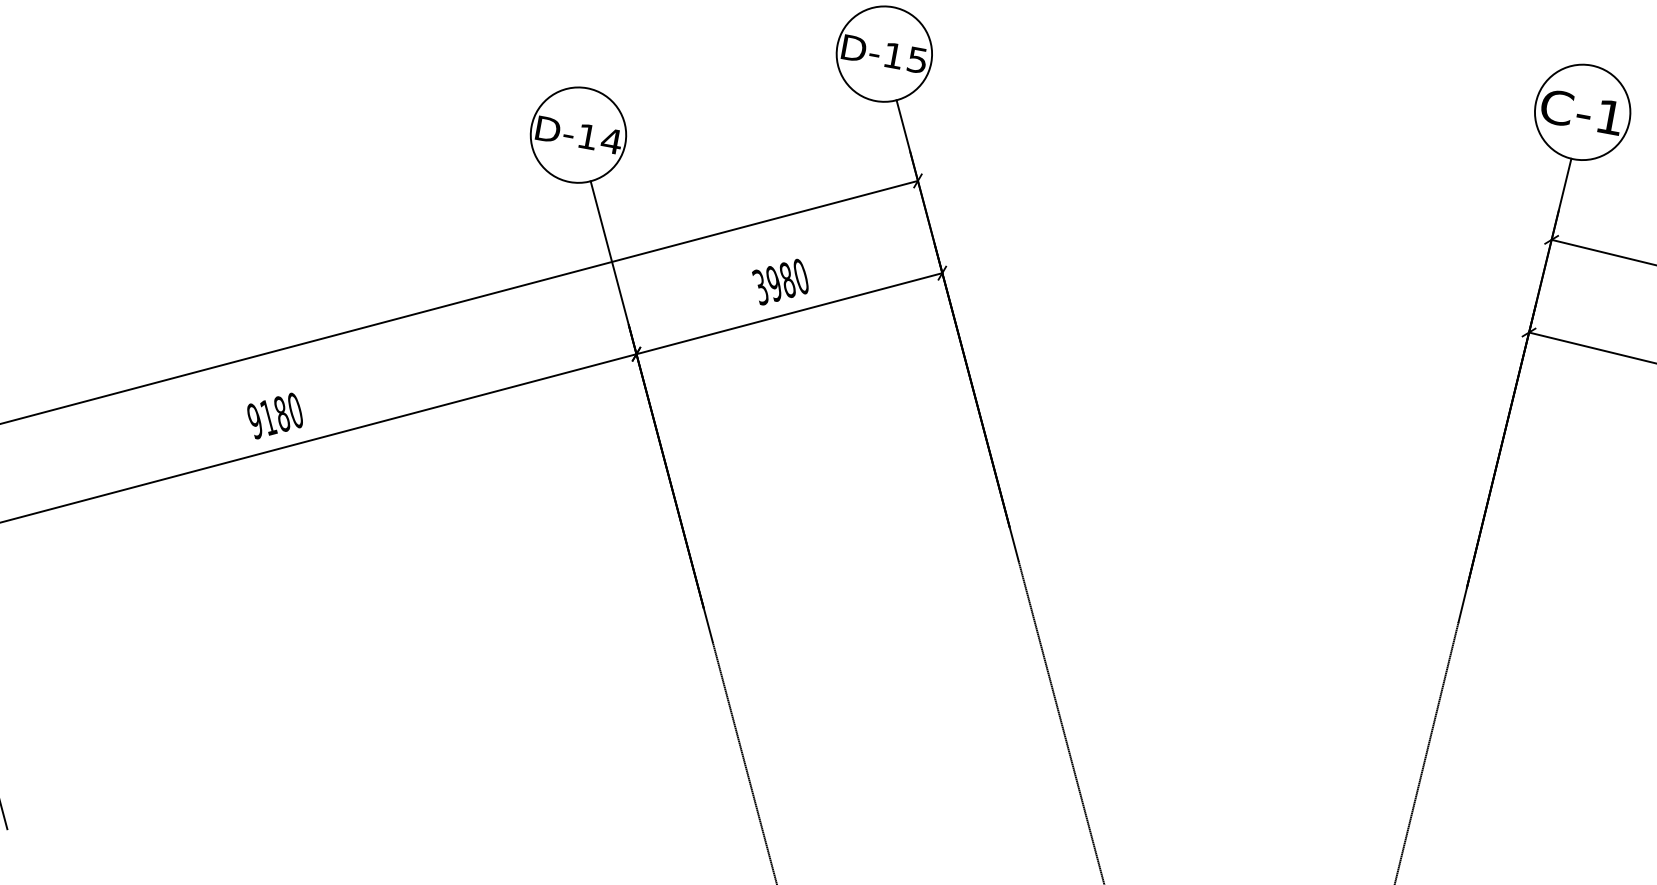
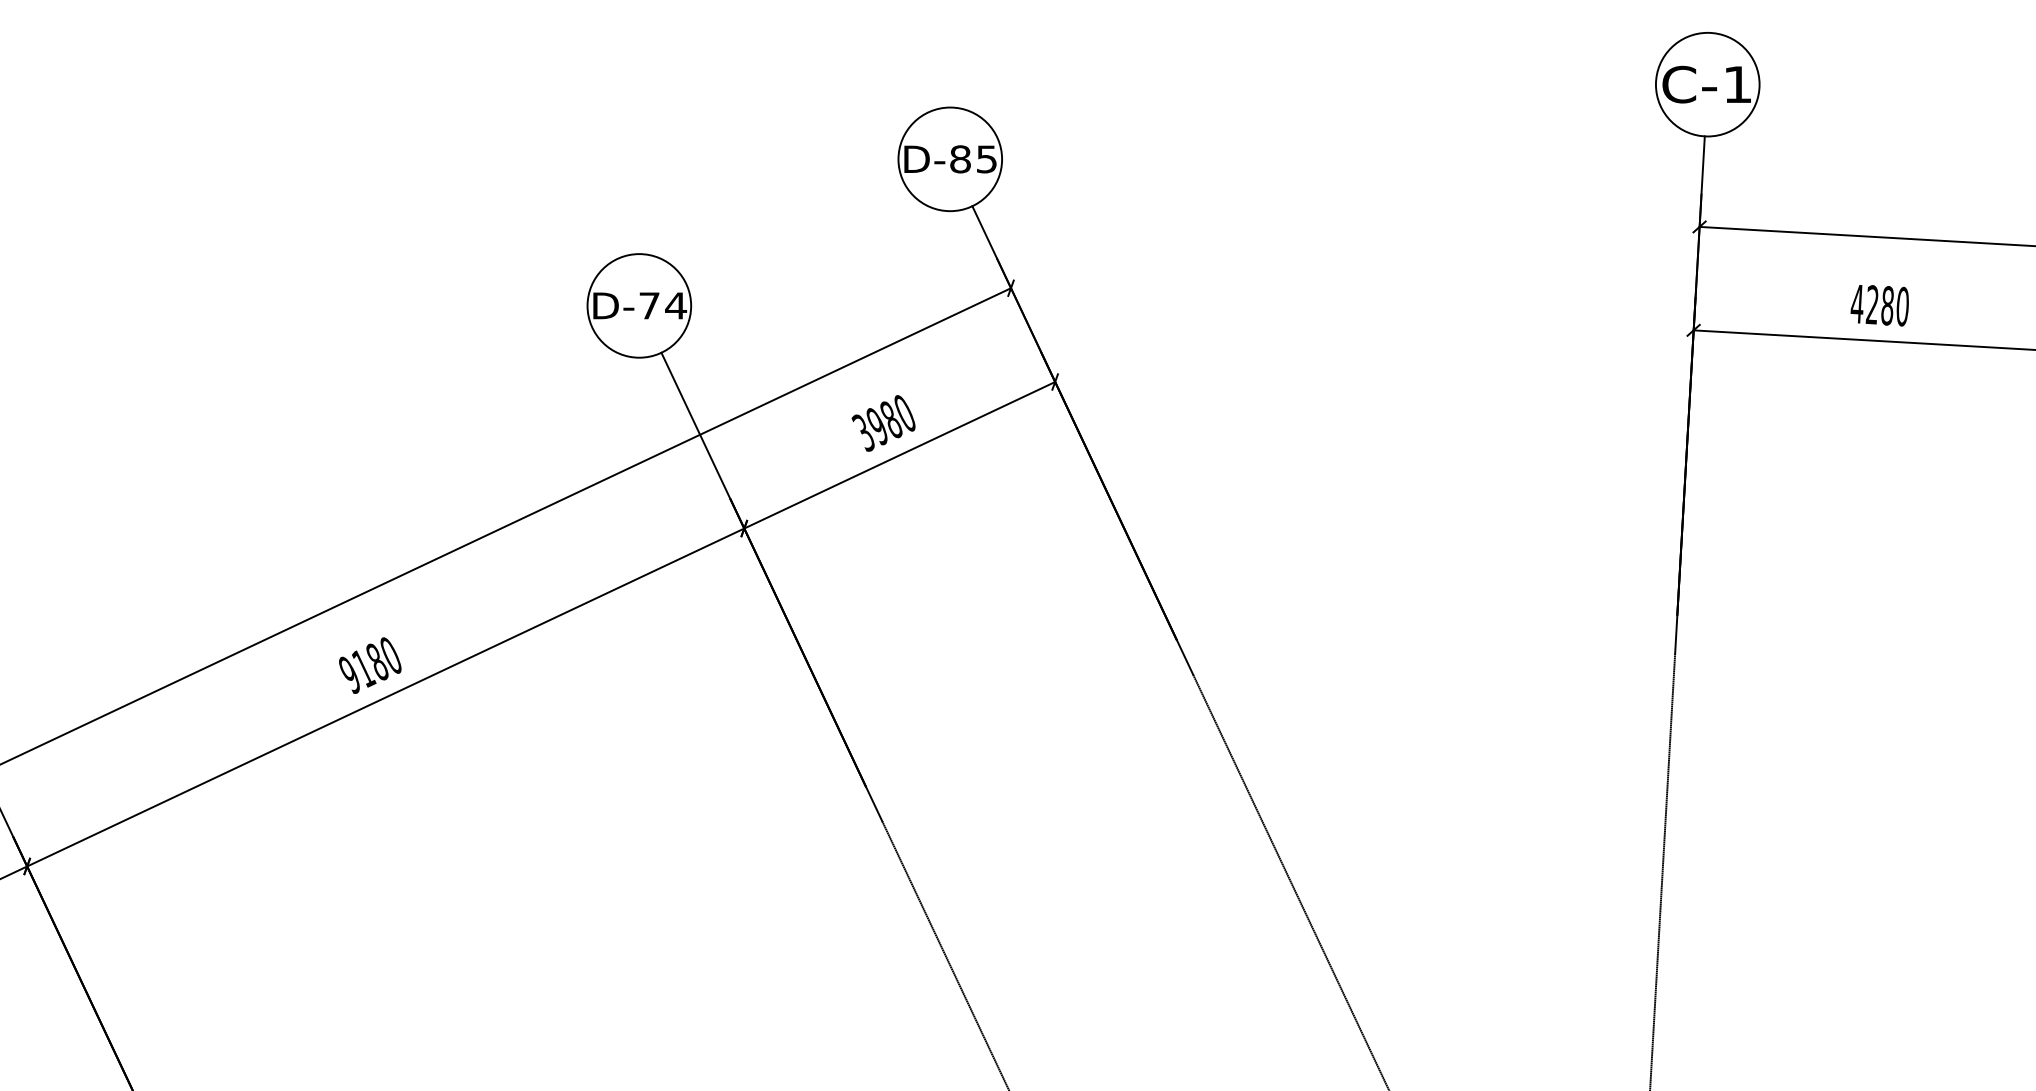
text: (893, 55) -> (960, 159), D-15 -> D-85
text: (587, 136) -> (649, 305), D-14 -> D-74

